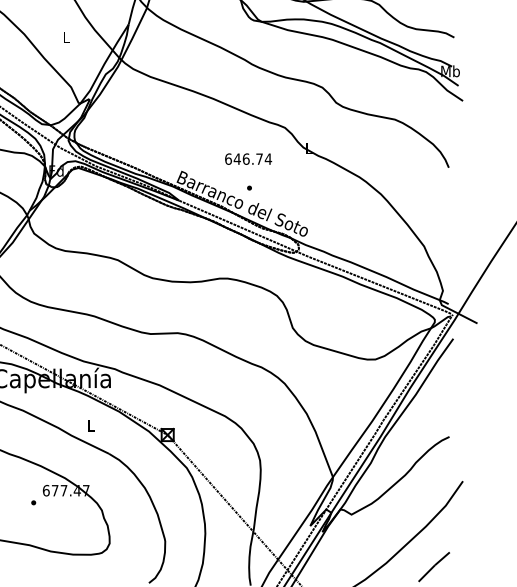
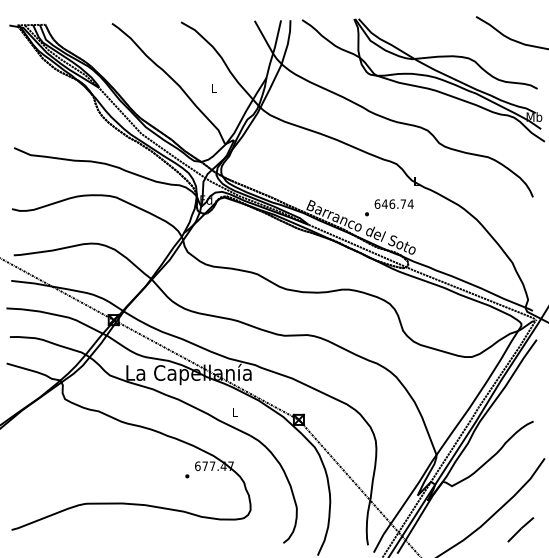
text: (247, 158) -> (393, 203), moved

